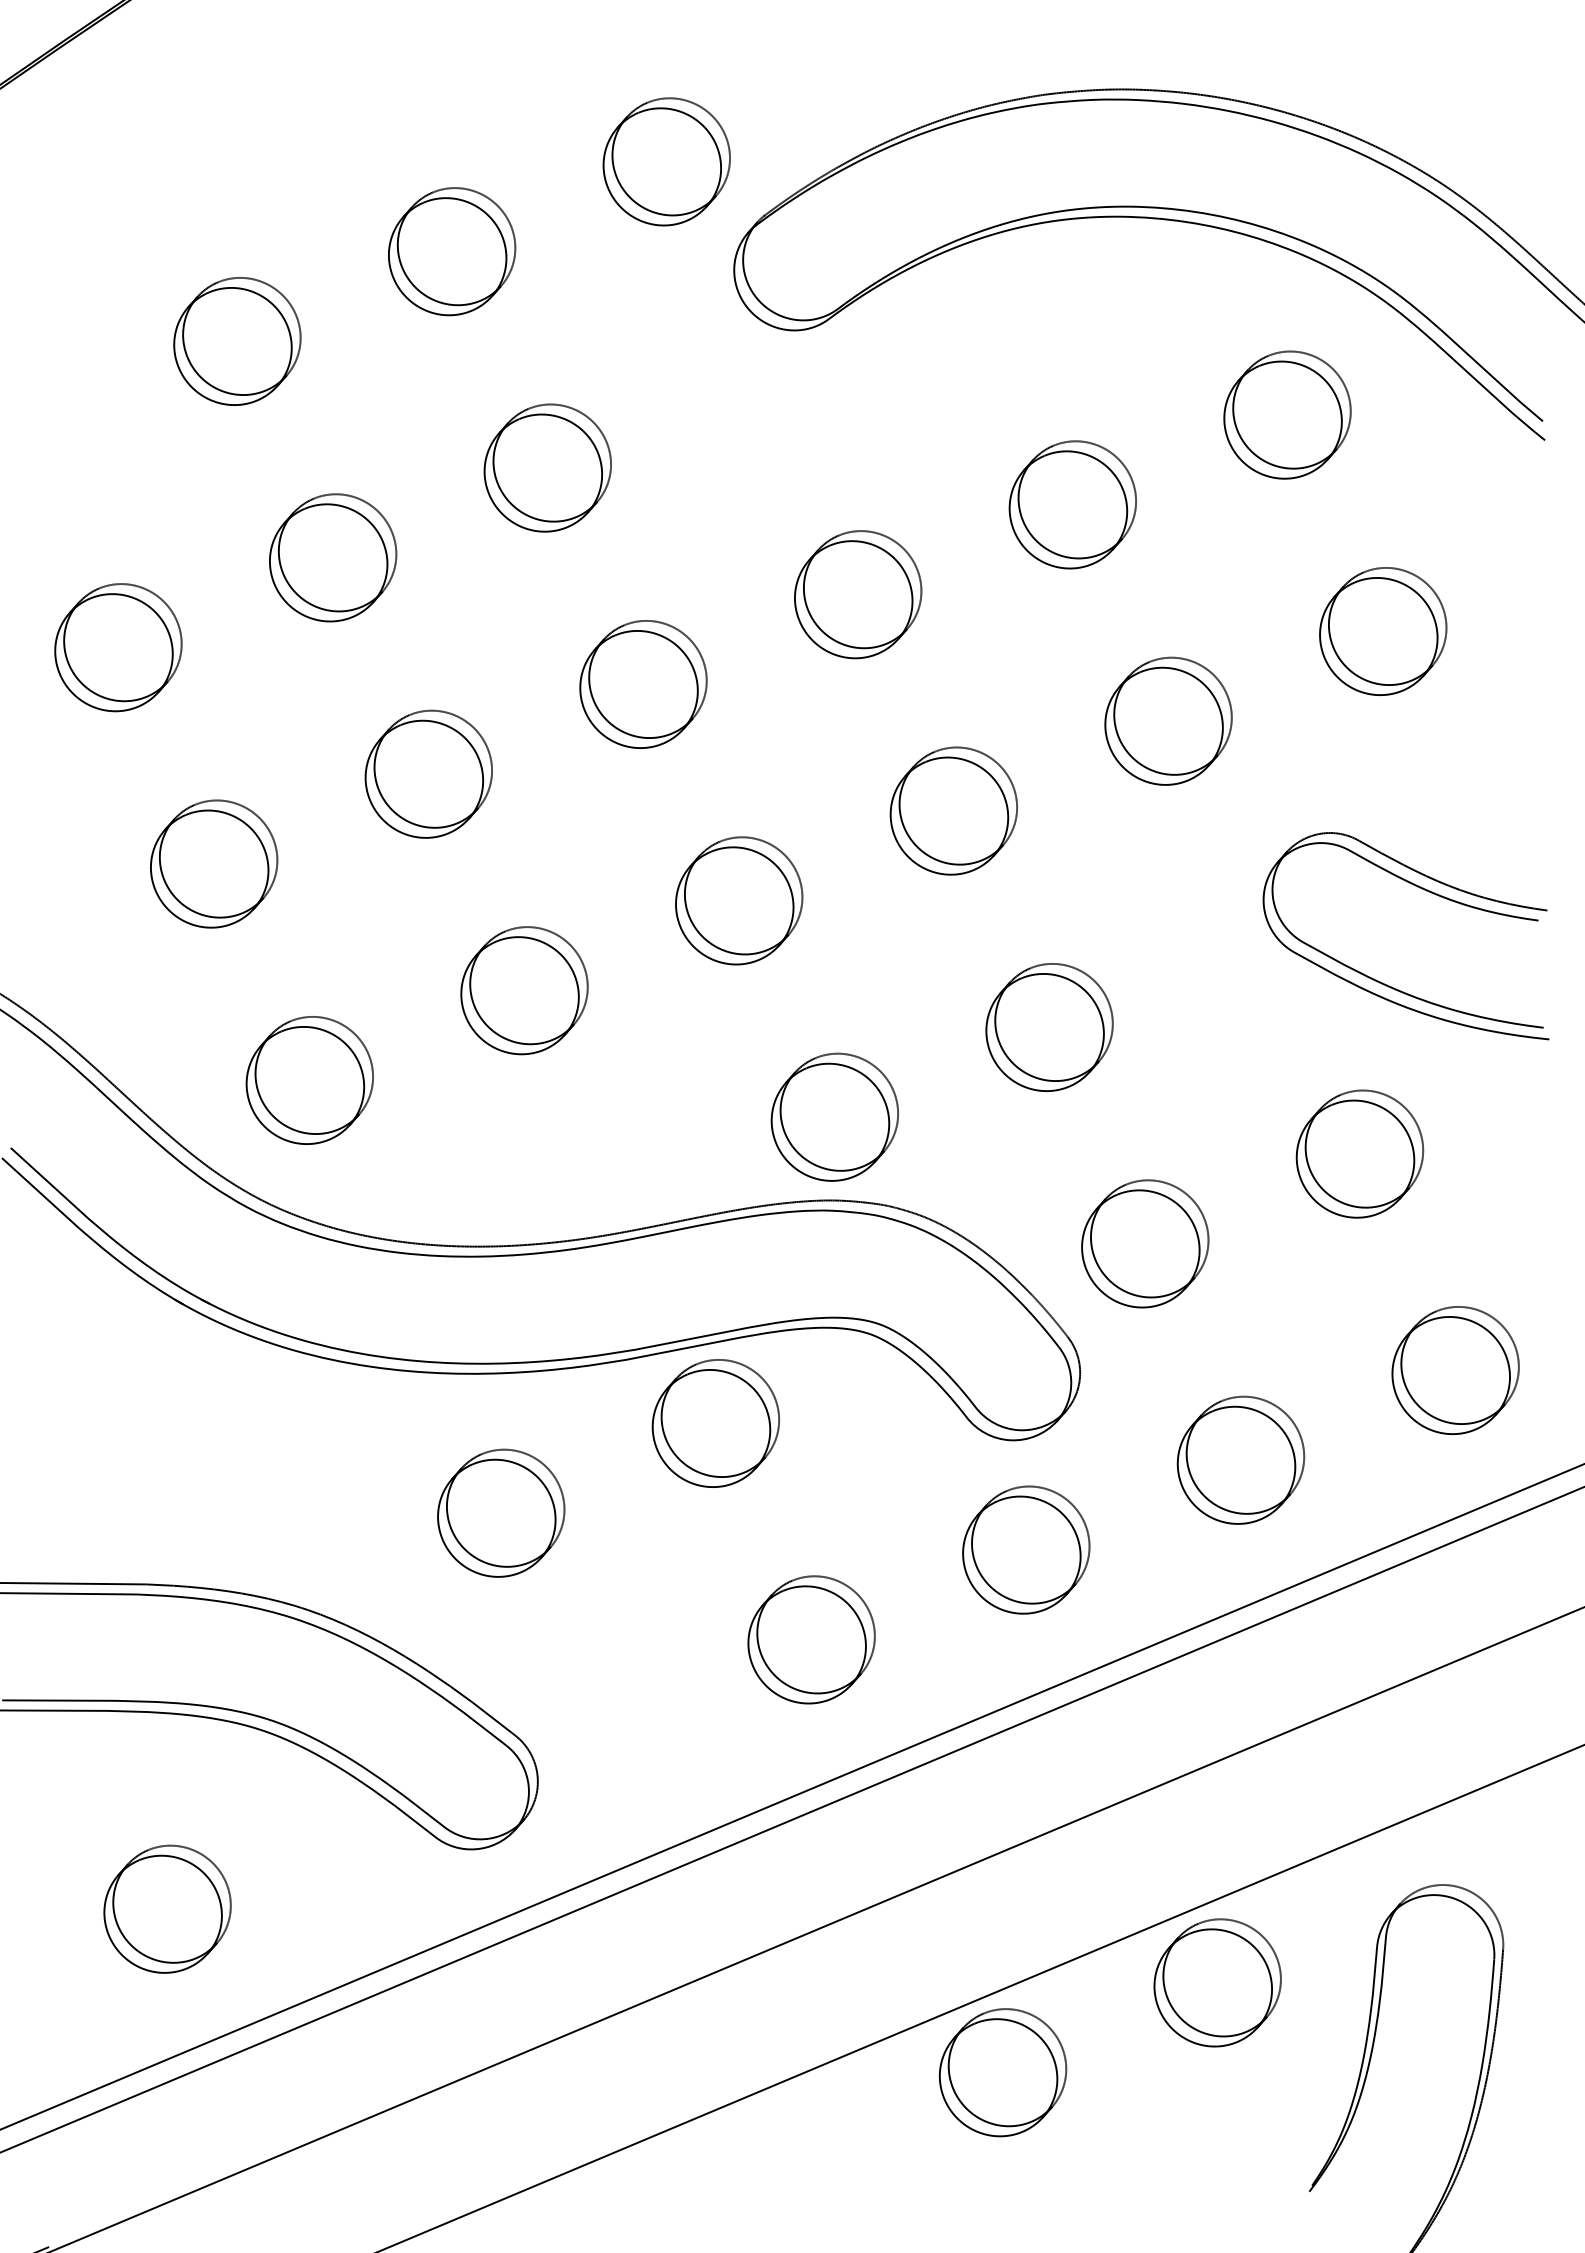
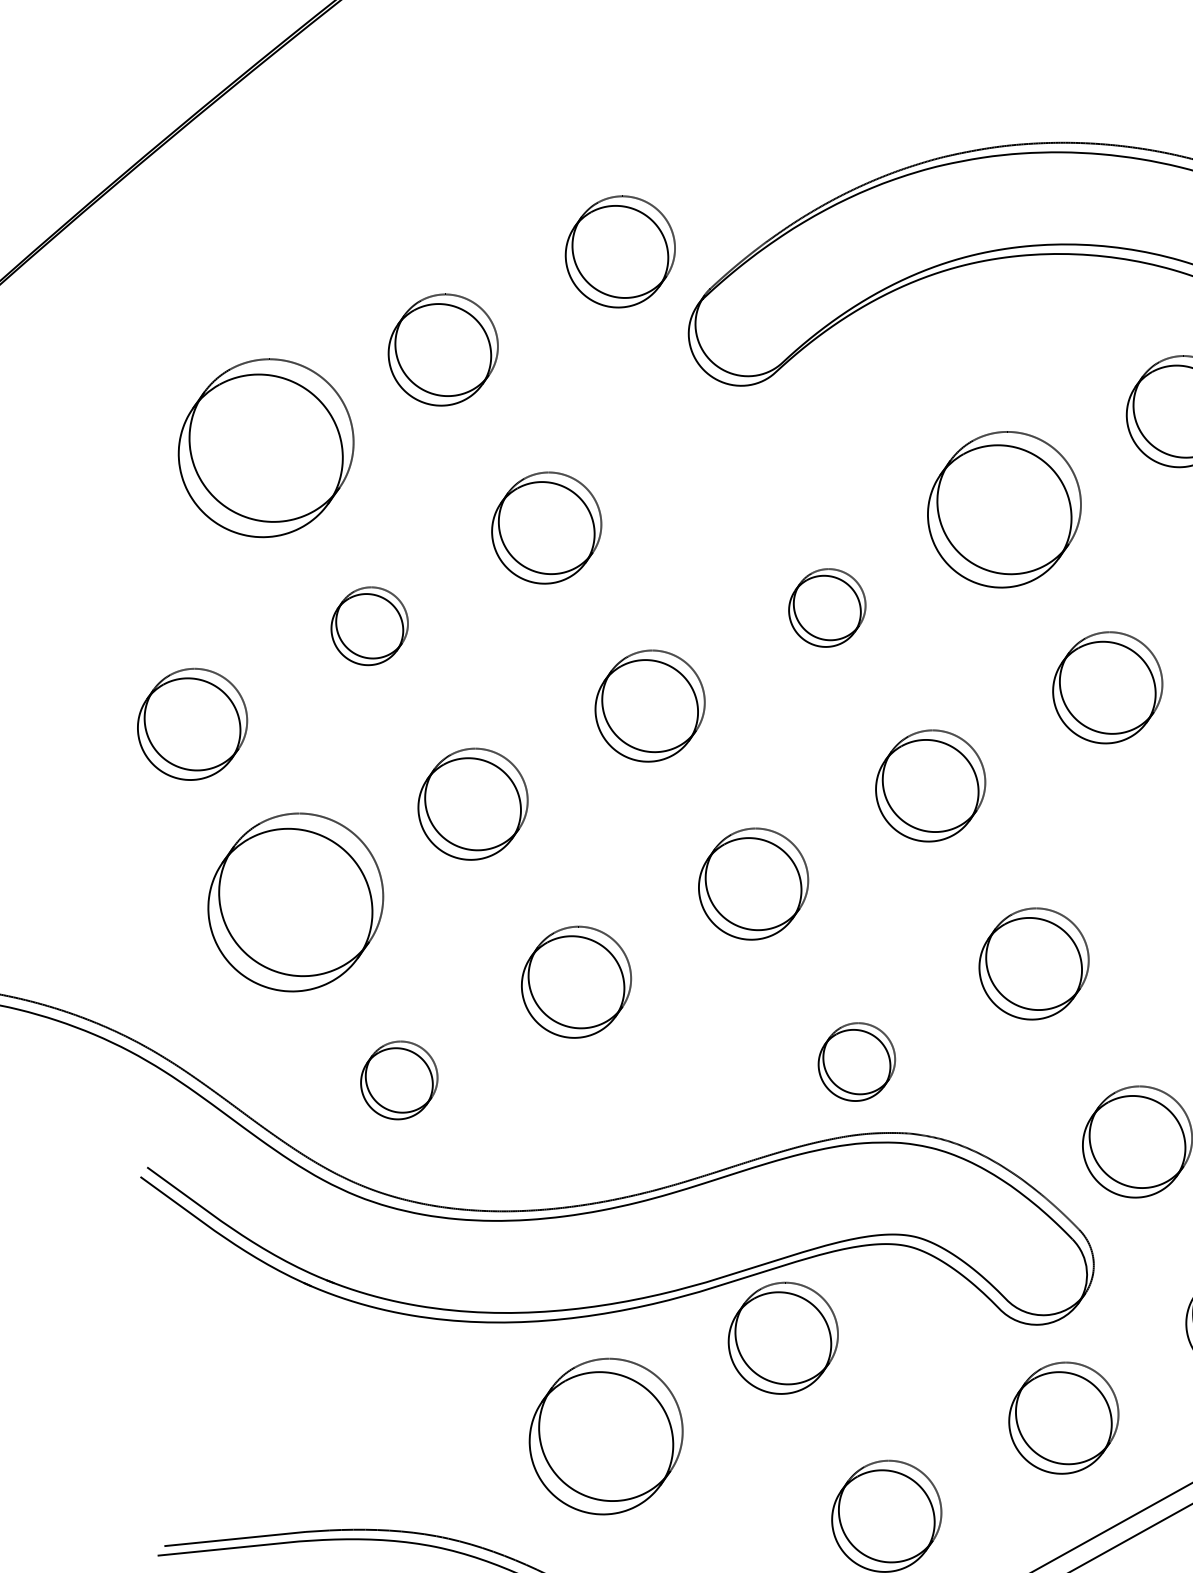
part: (237, 341) -> (266, 448), size x1.6
part: (1072, 504) -> (1003, 509), size x1.4
part: (333, 557) -> (369, 625), size x0.7
part: (858, 594) -> (827, 607), size x0.7
part: (214, 863) -> (296, 901), size x1.6
part: (309, 1080) -> (399, 1080), size x0.7
part: (834, 1116) -> (856, 1061), size x0.7
part: (501, 1512) -> (606, 1435), size x1.4

